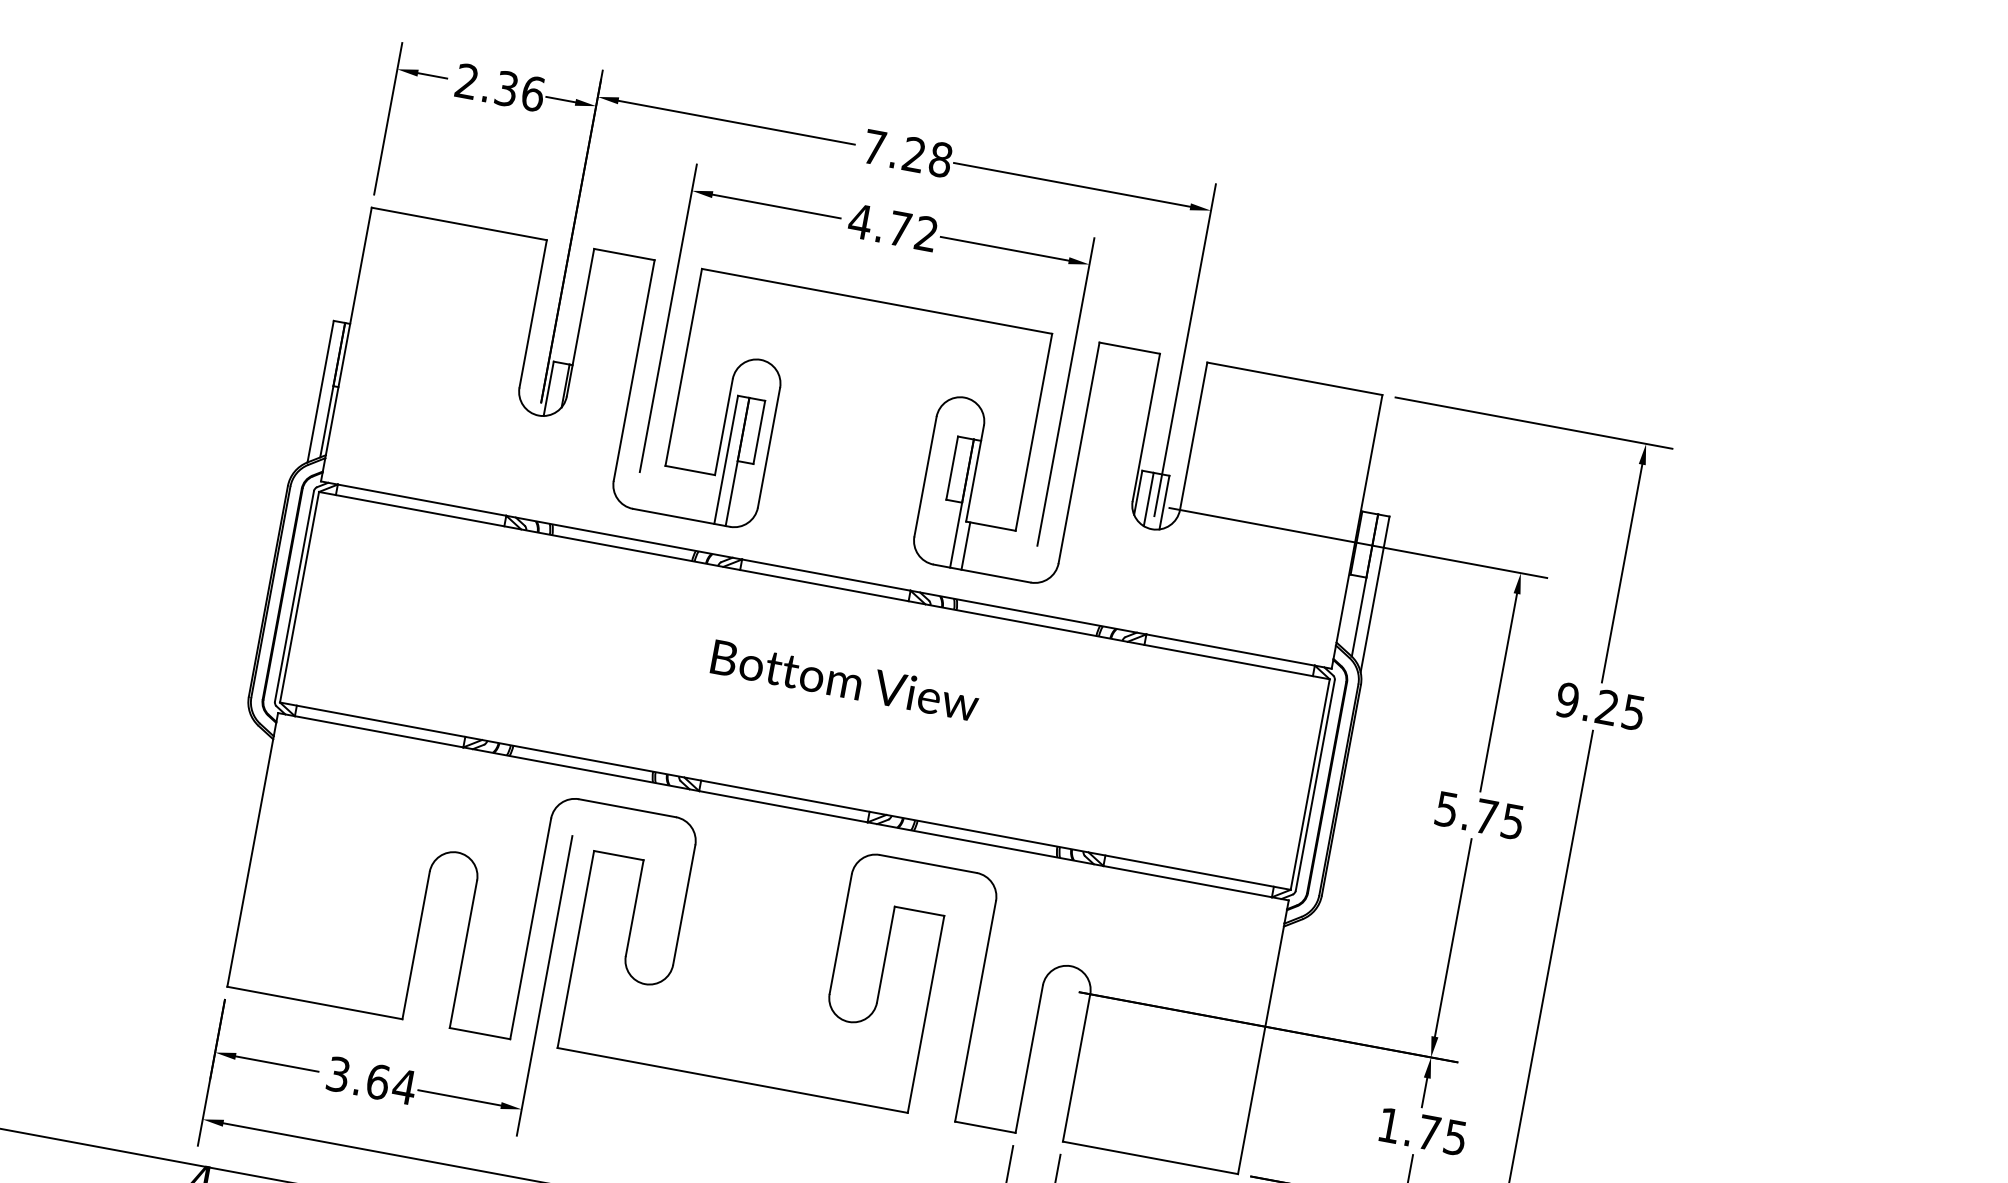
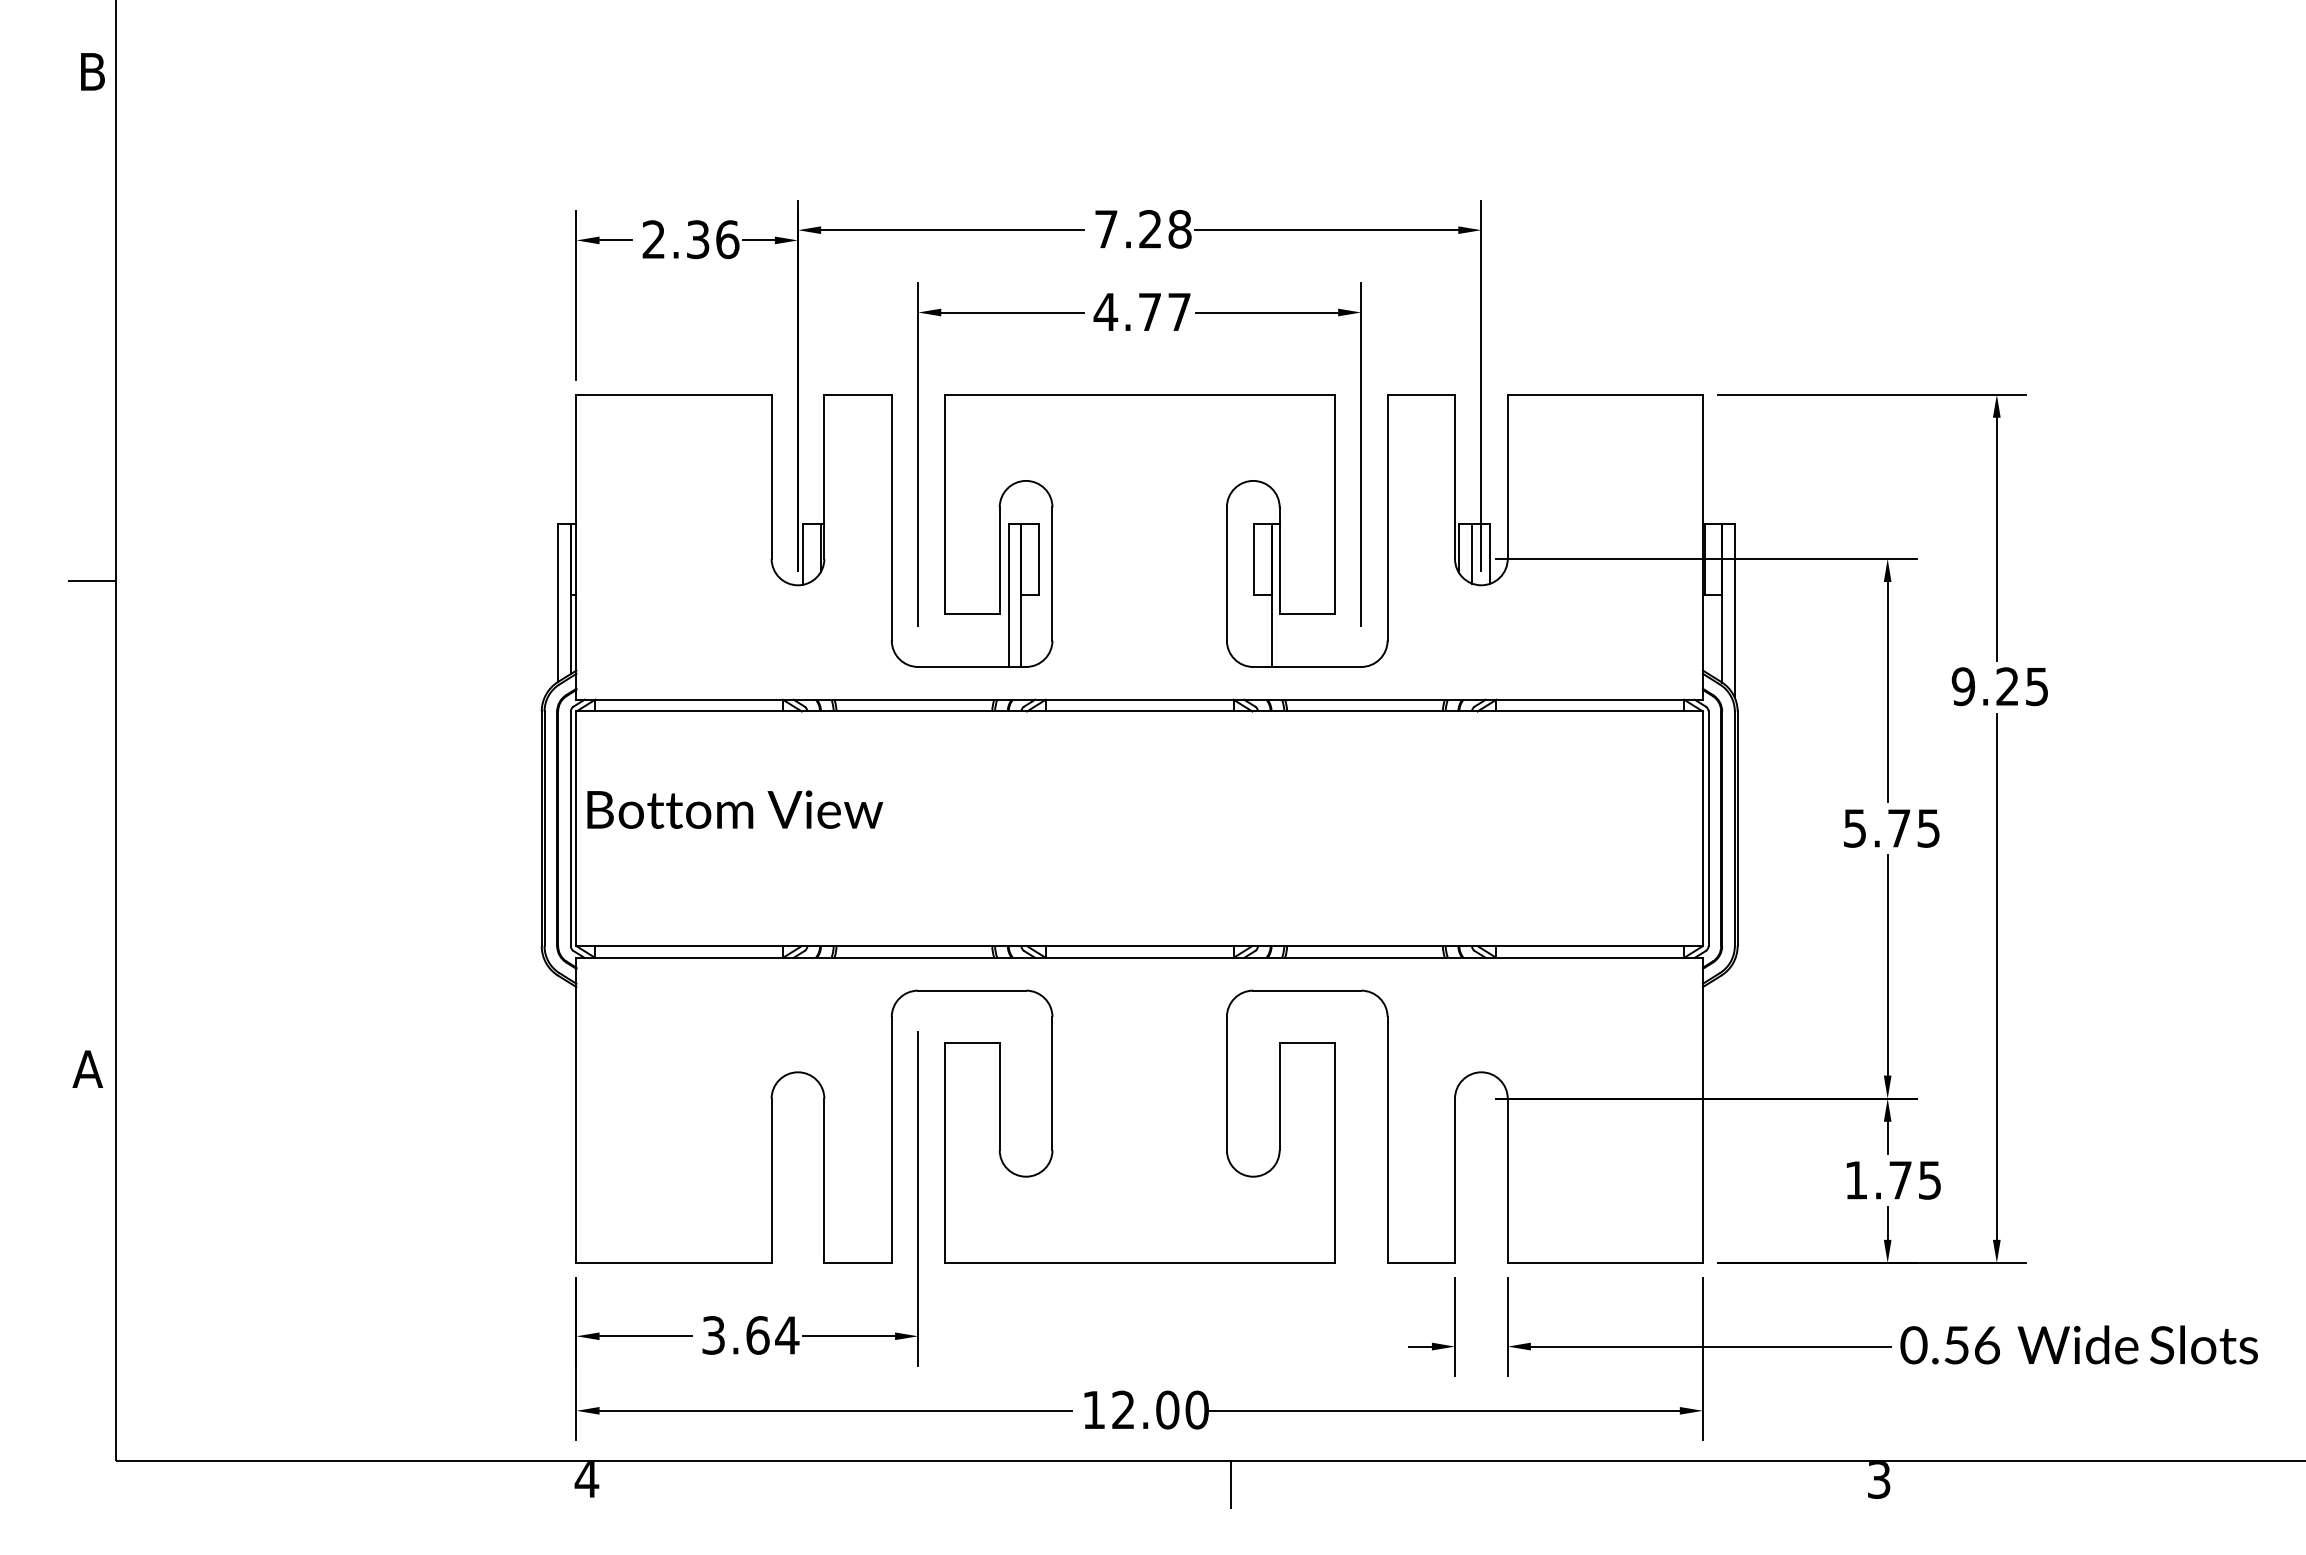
text: (926, 233) -> (1179, 311), 4.72 -> 4.77
line: (966, 546) -> (1284, 640), removed
text: (845, 680) -> (735, 809), moved

